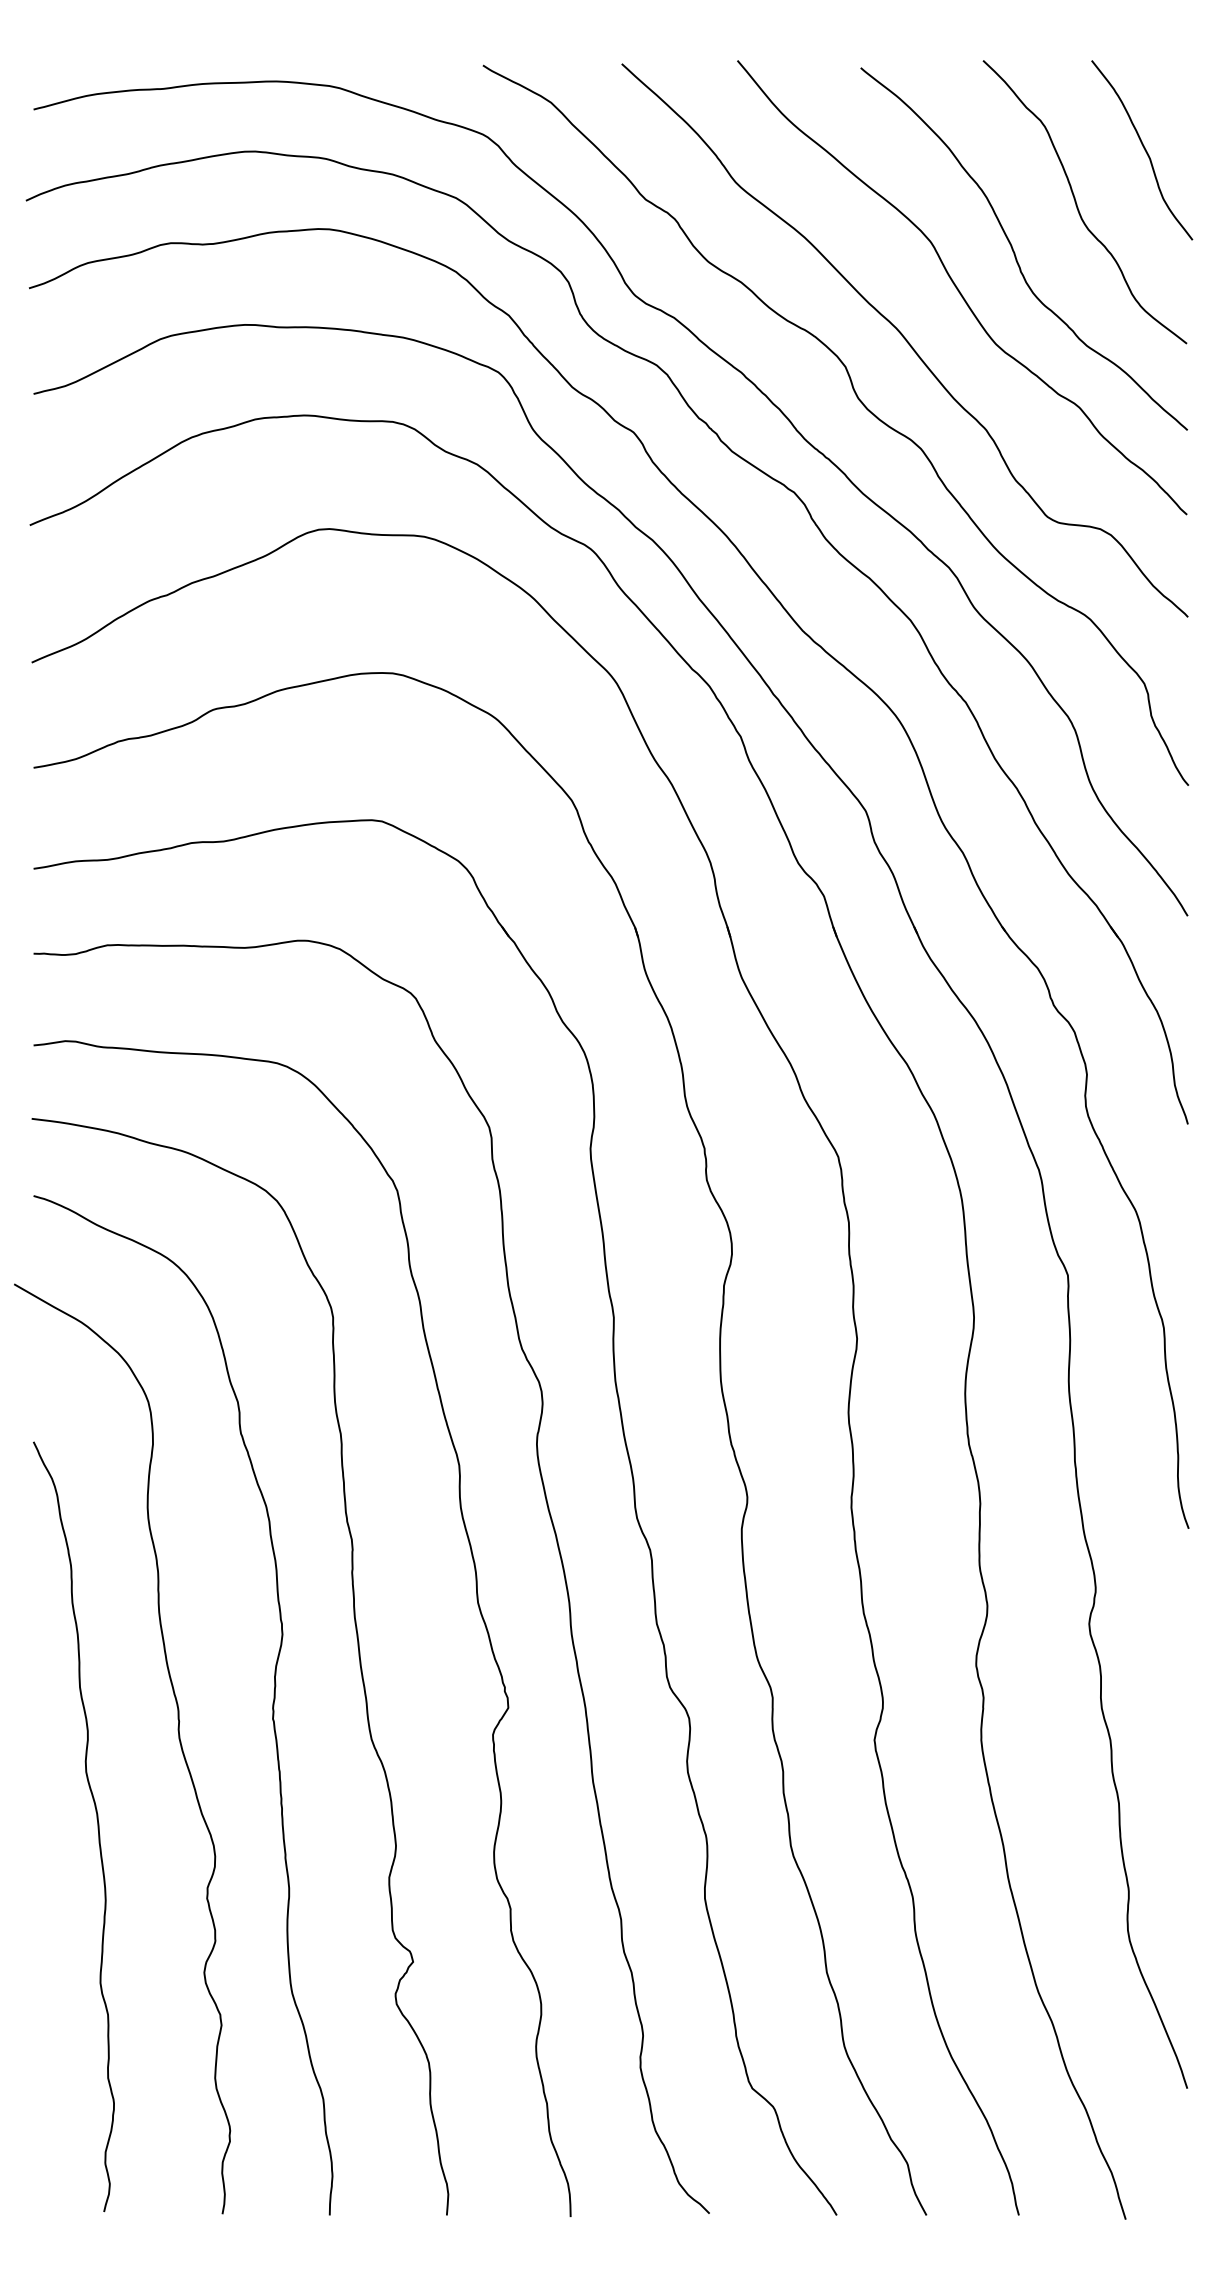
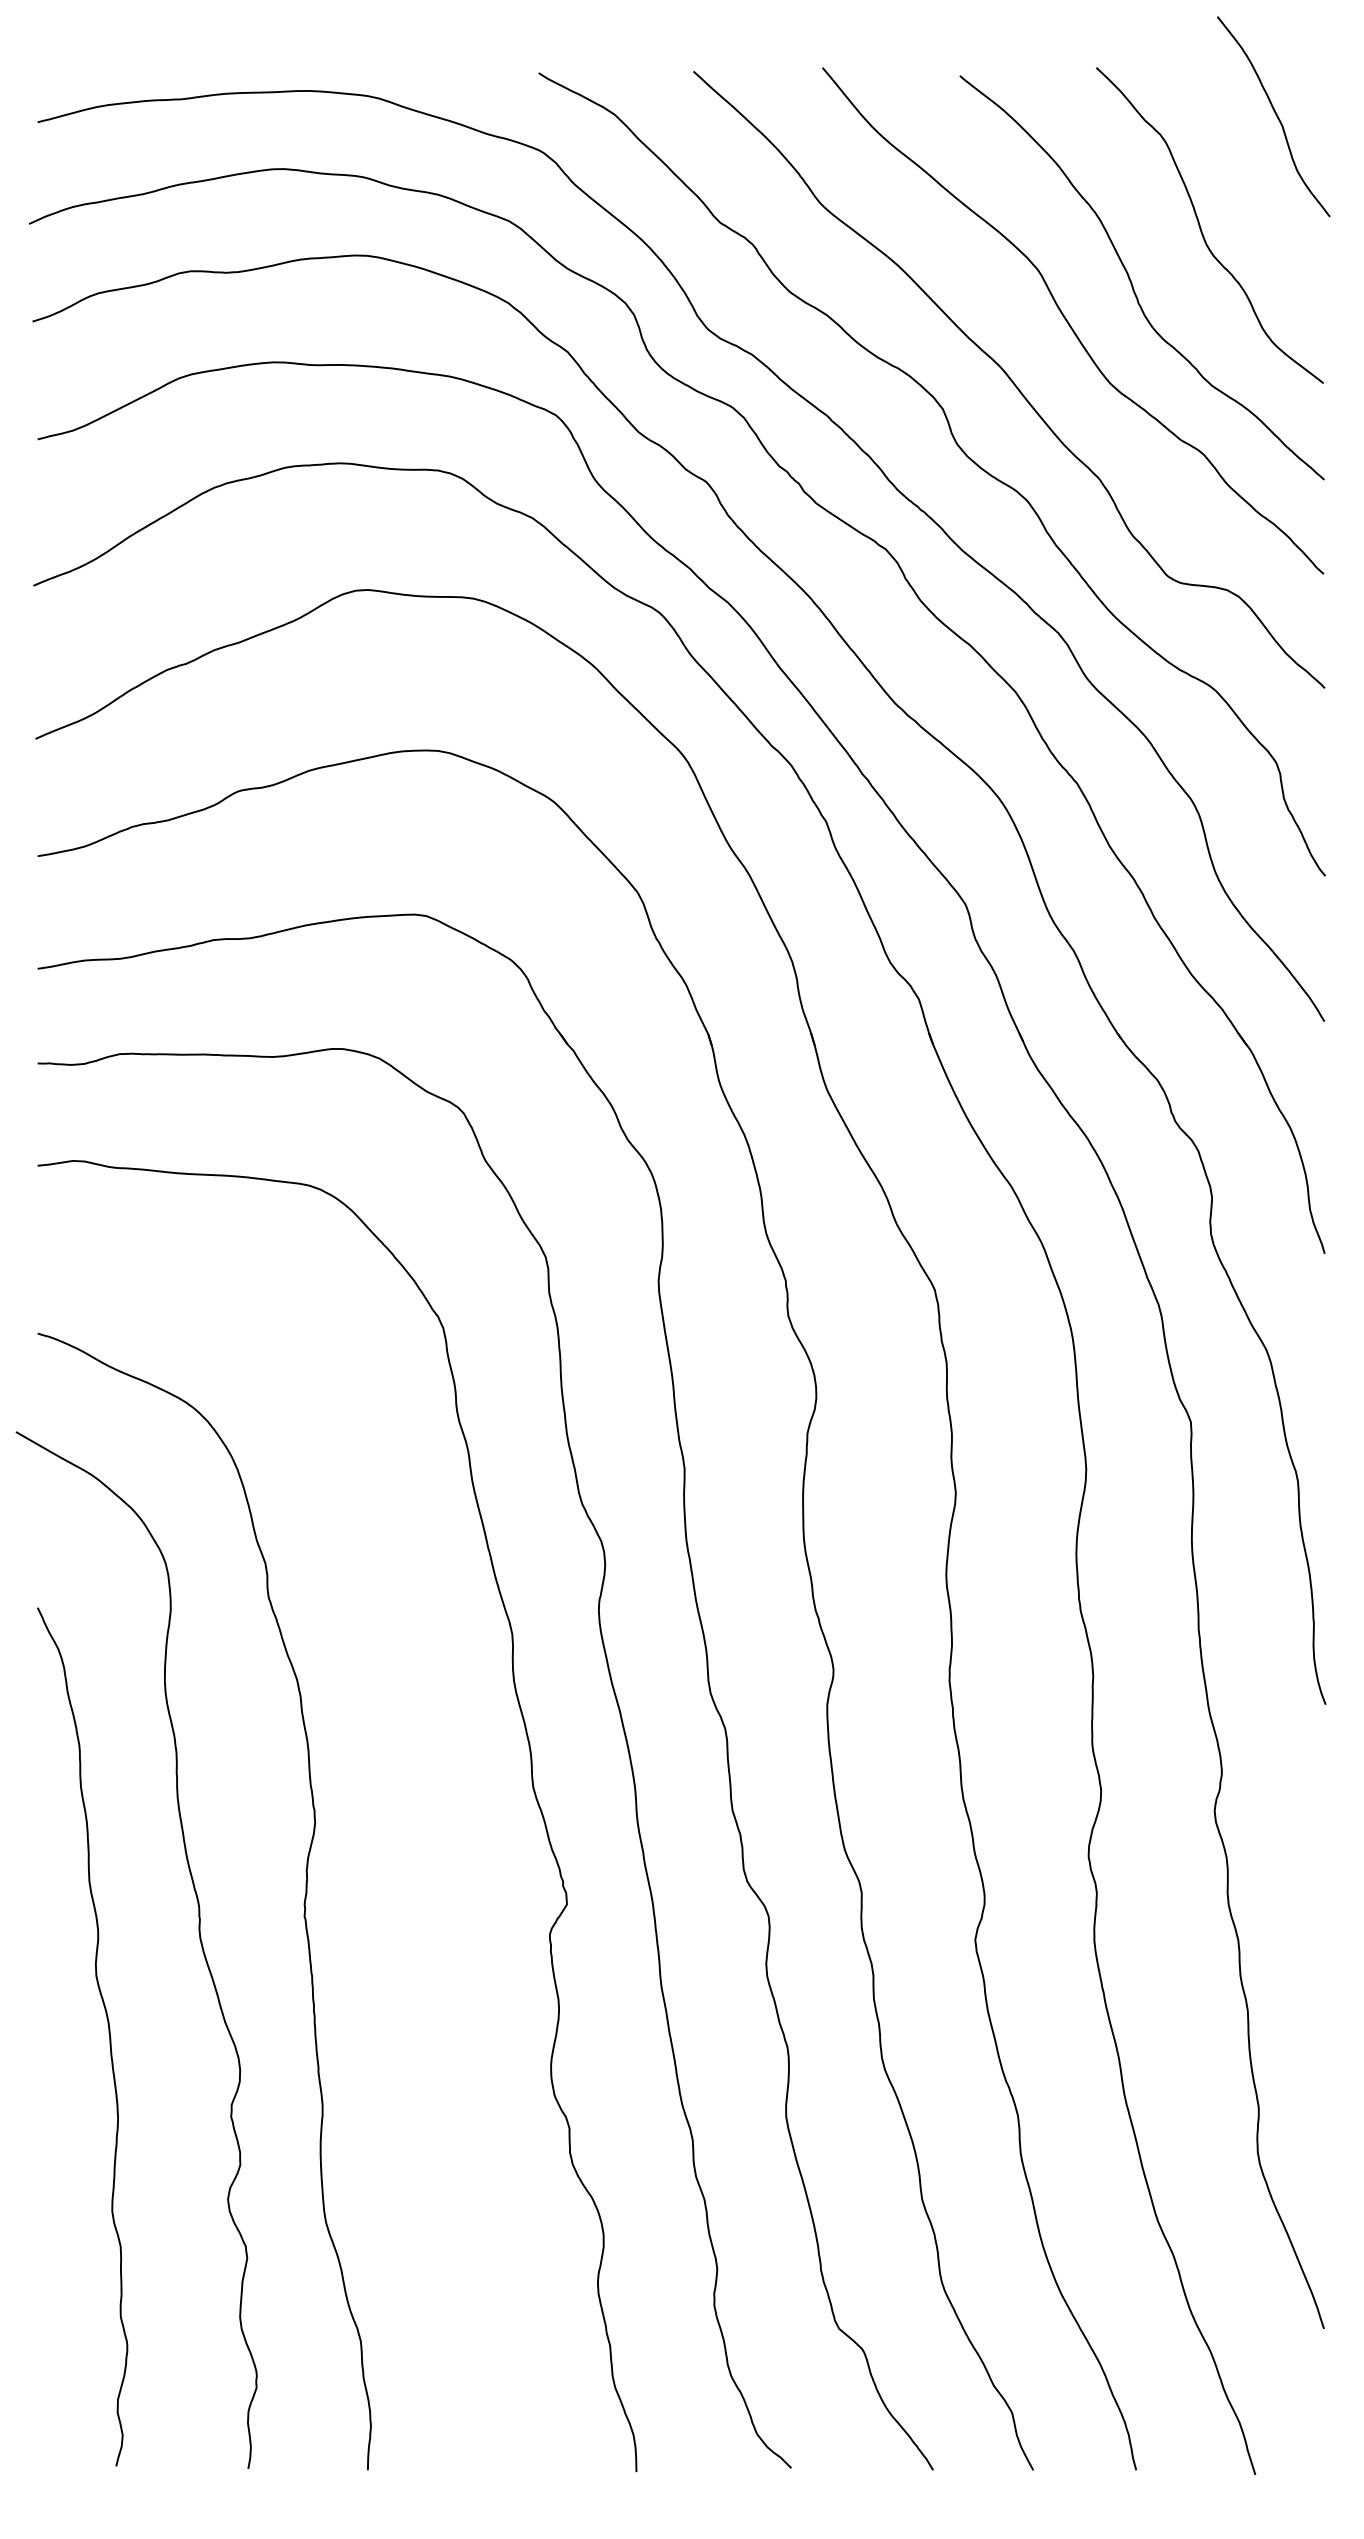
curve: (1143, 149) -> (1275, 115), moved
curve: (358, 1652) -> (399, 1842), removed

